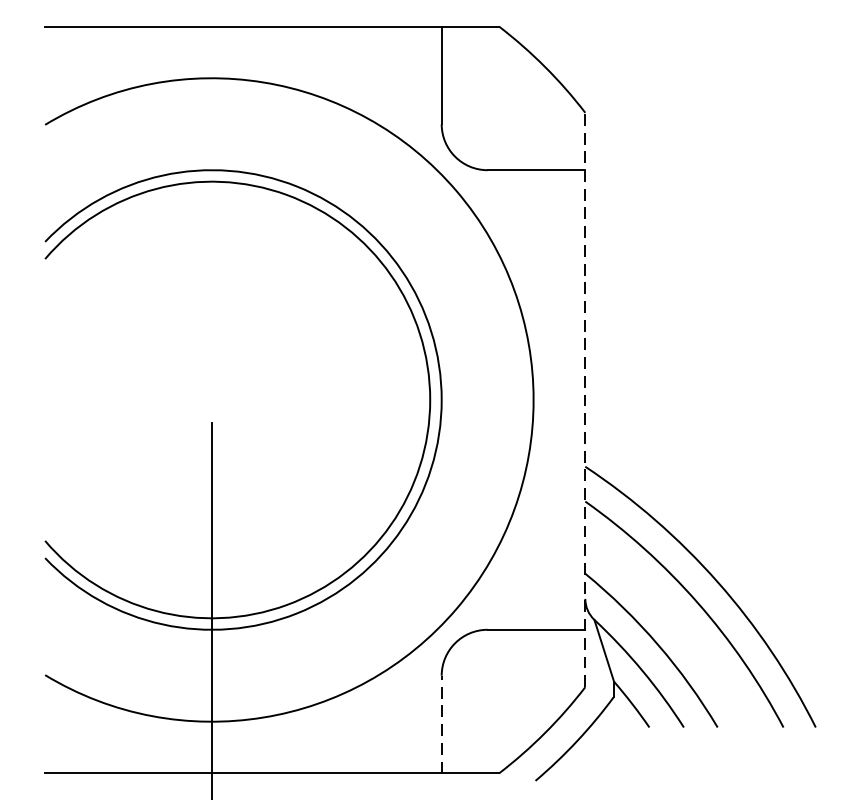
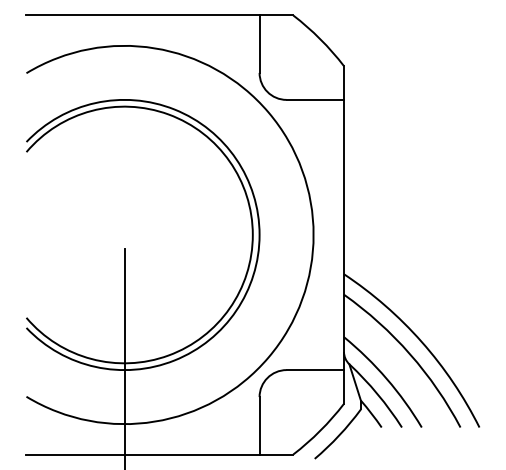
line: (586, 400) -> (344, 235), dashed -> solid
line: (441, 724) -> (259, 425), dashed -> solid

